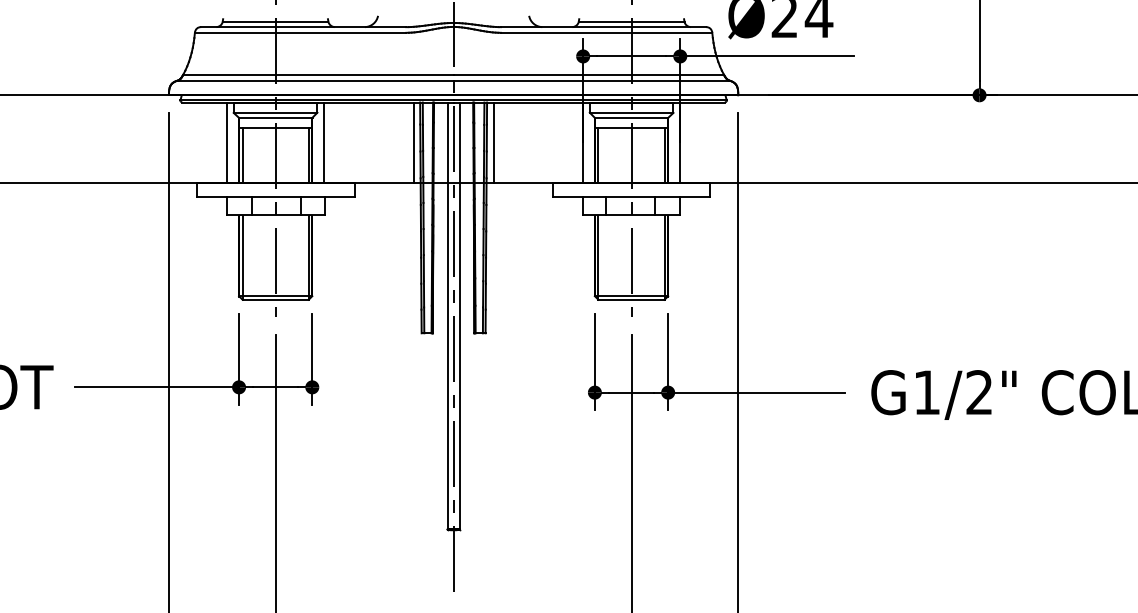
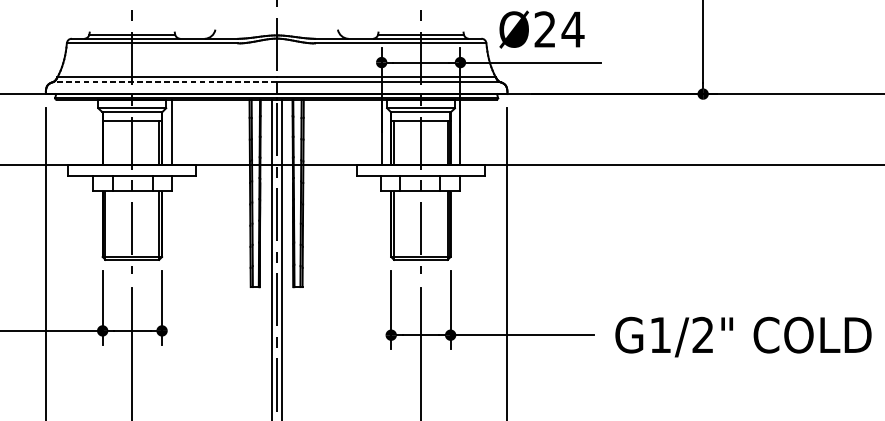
line: (314, 80) -> (163, 82), solid -> dashed
line: (226, 142) -> (92, 132), removed
line: (413, 142) -> (244, 132), removed
line: (493, 142) -> (309, 132), removed
line: (242, 155) -> (105, 142), removed

